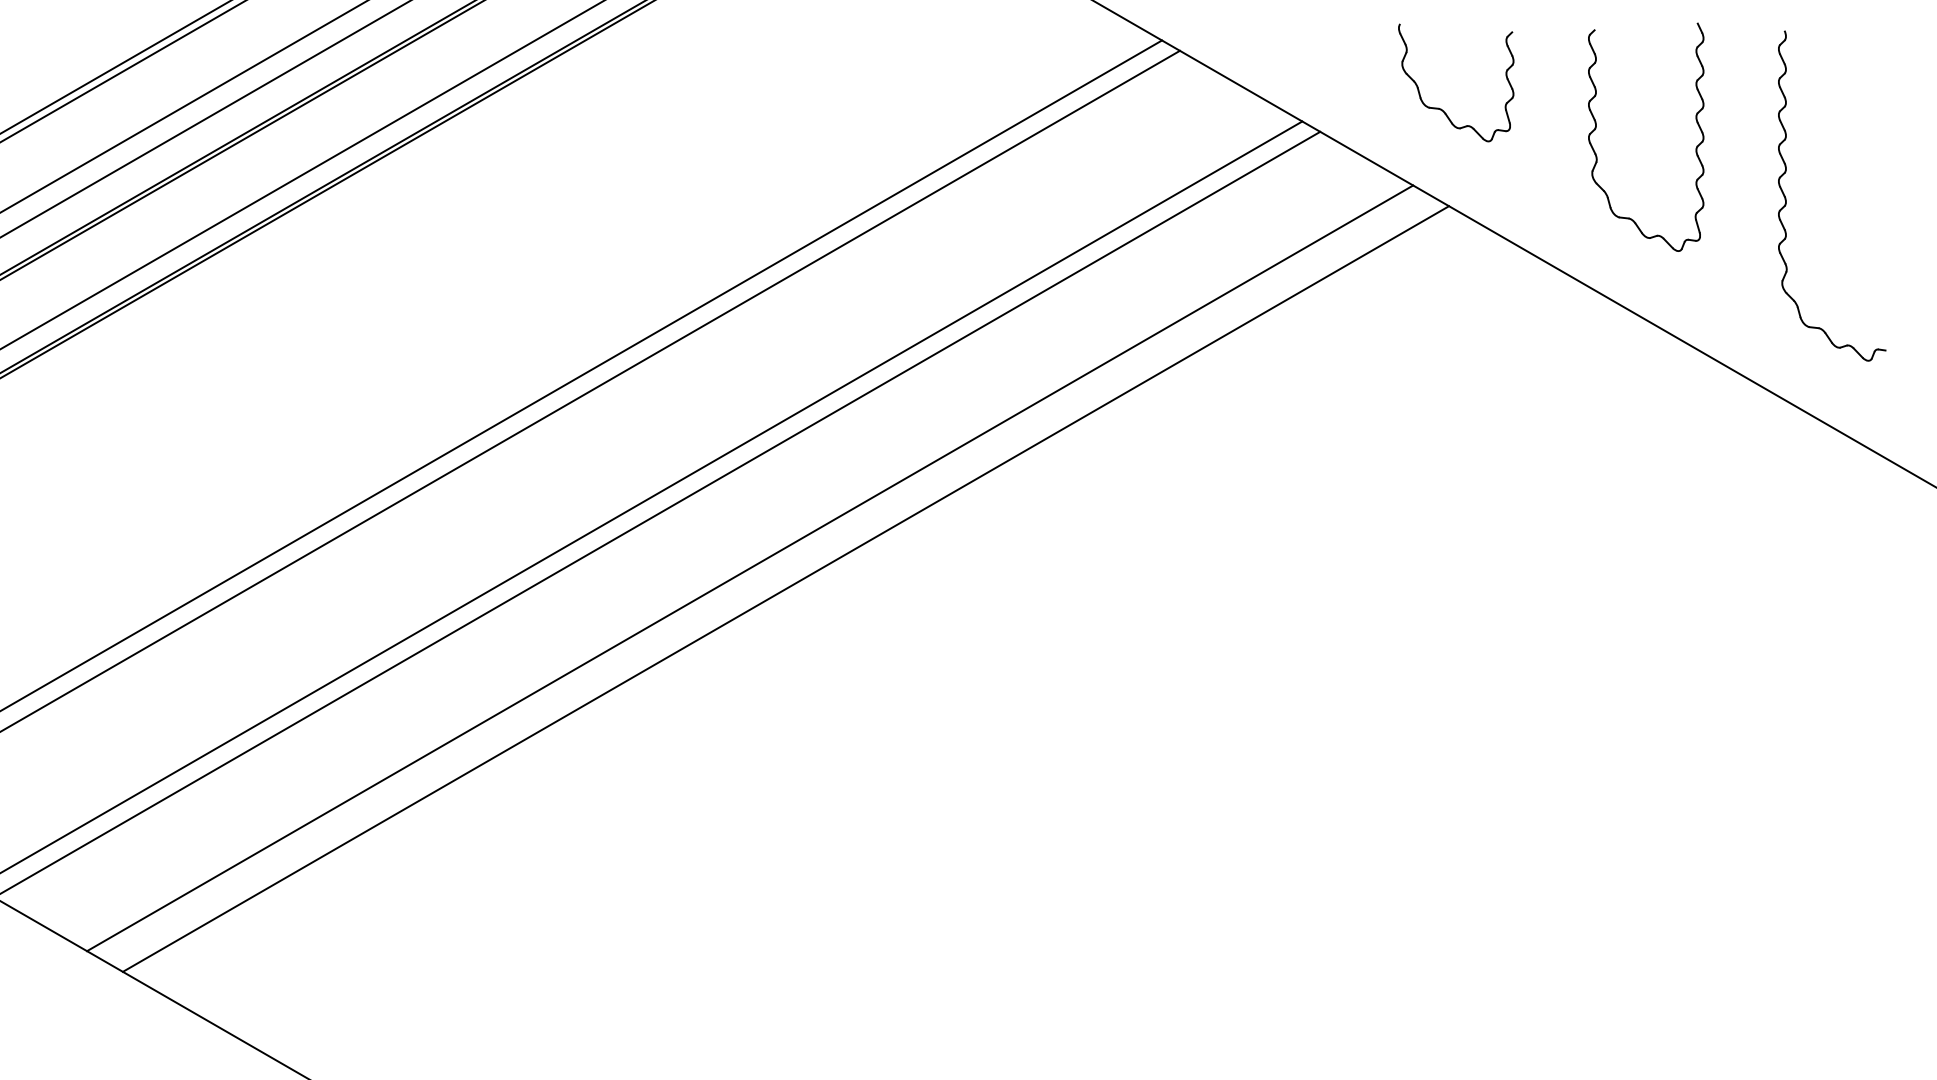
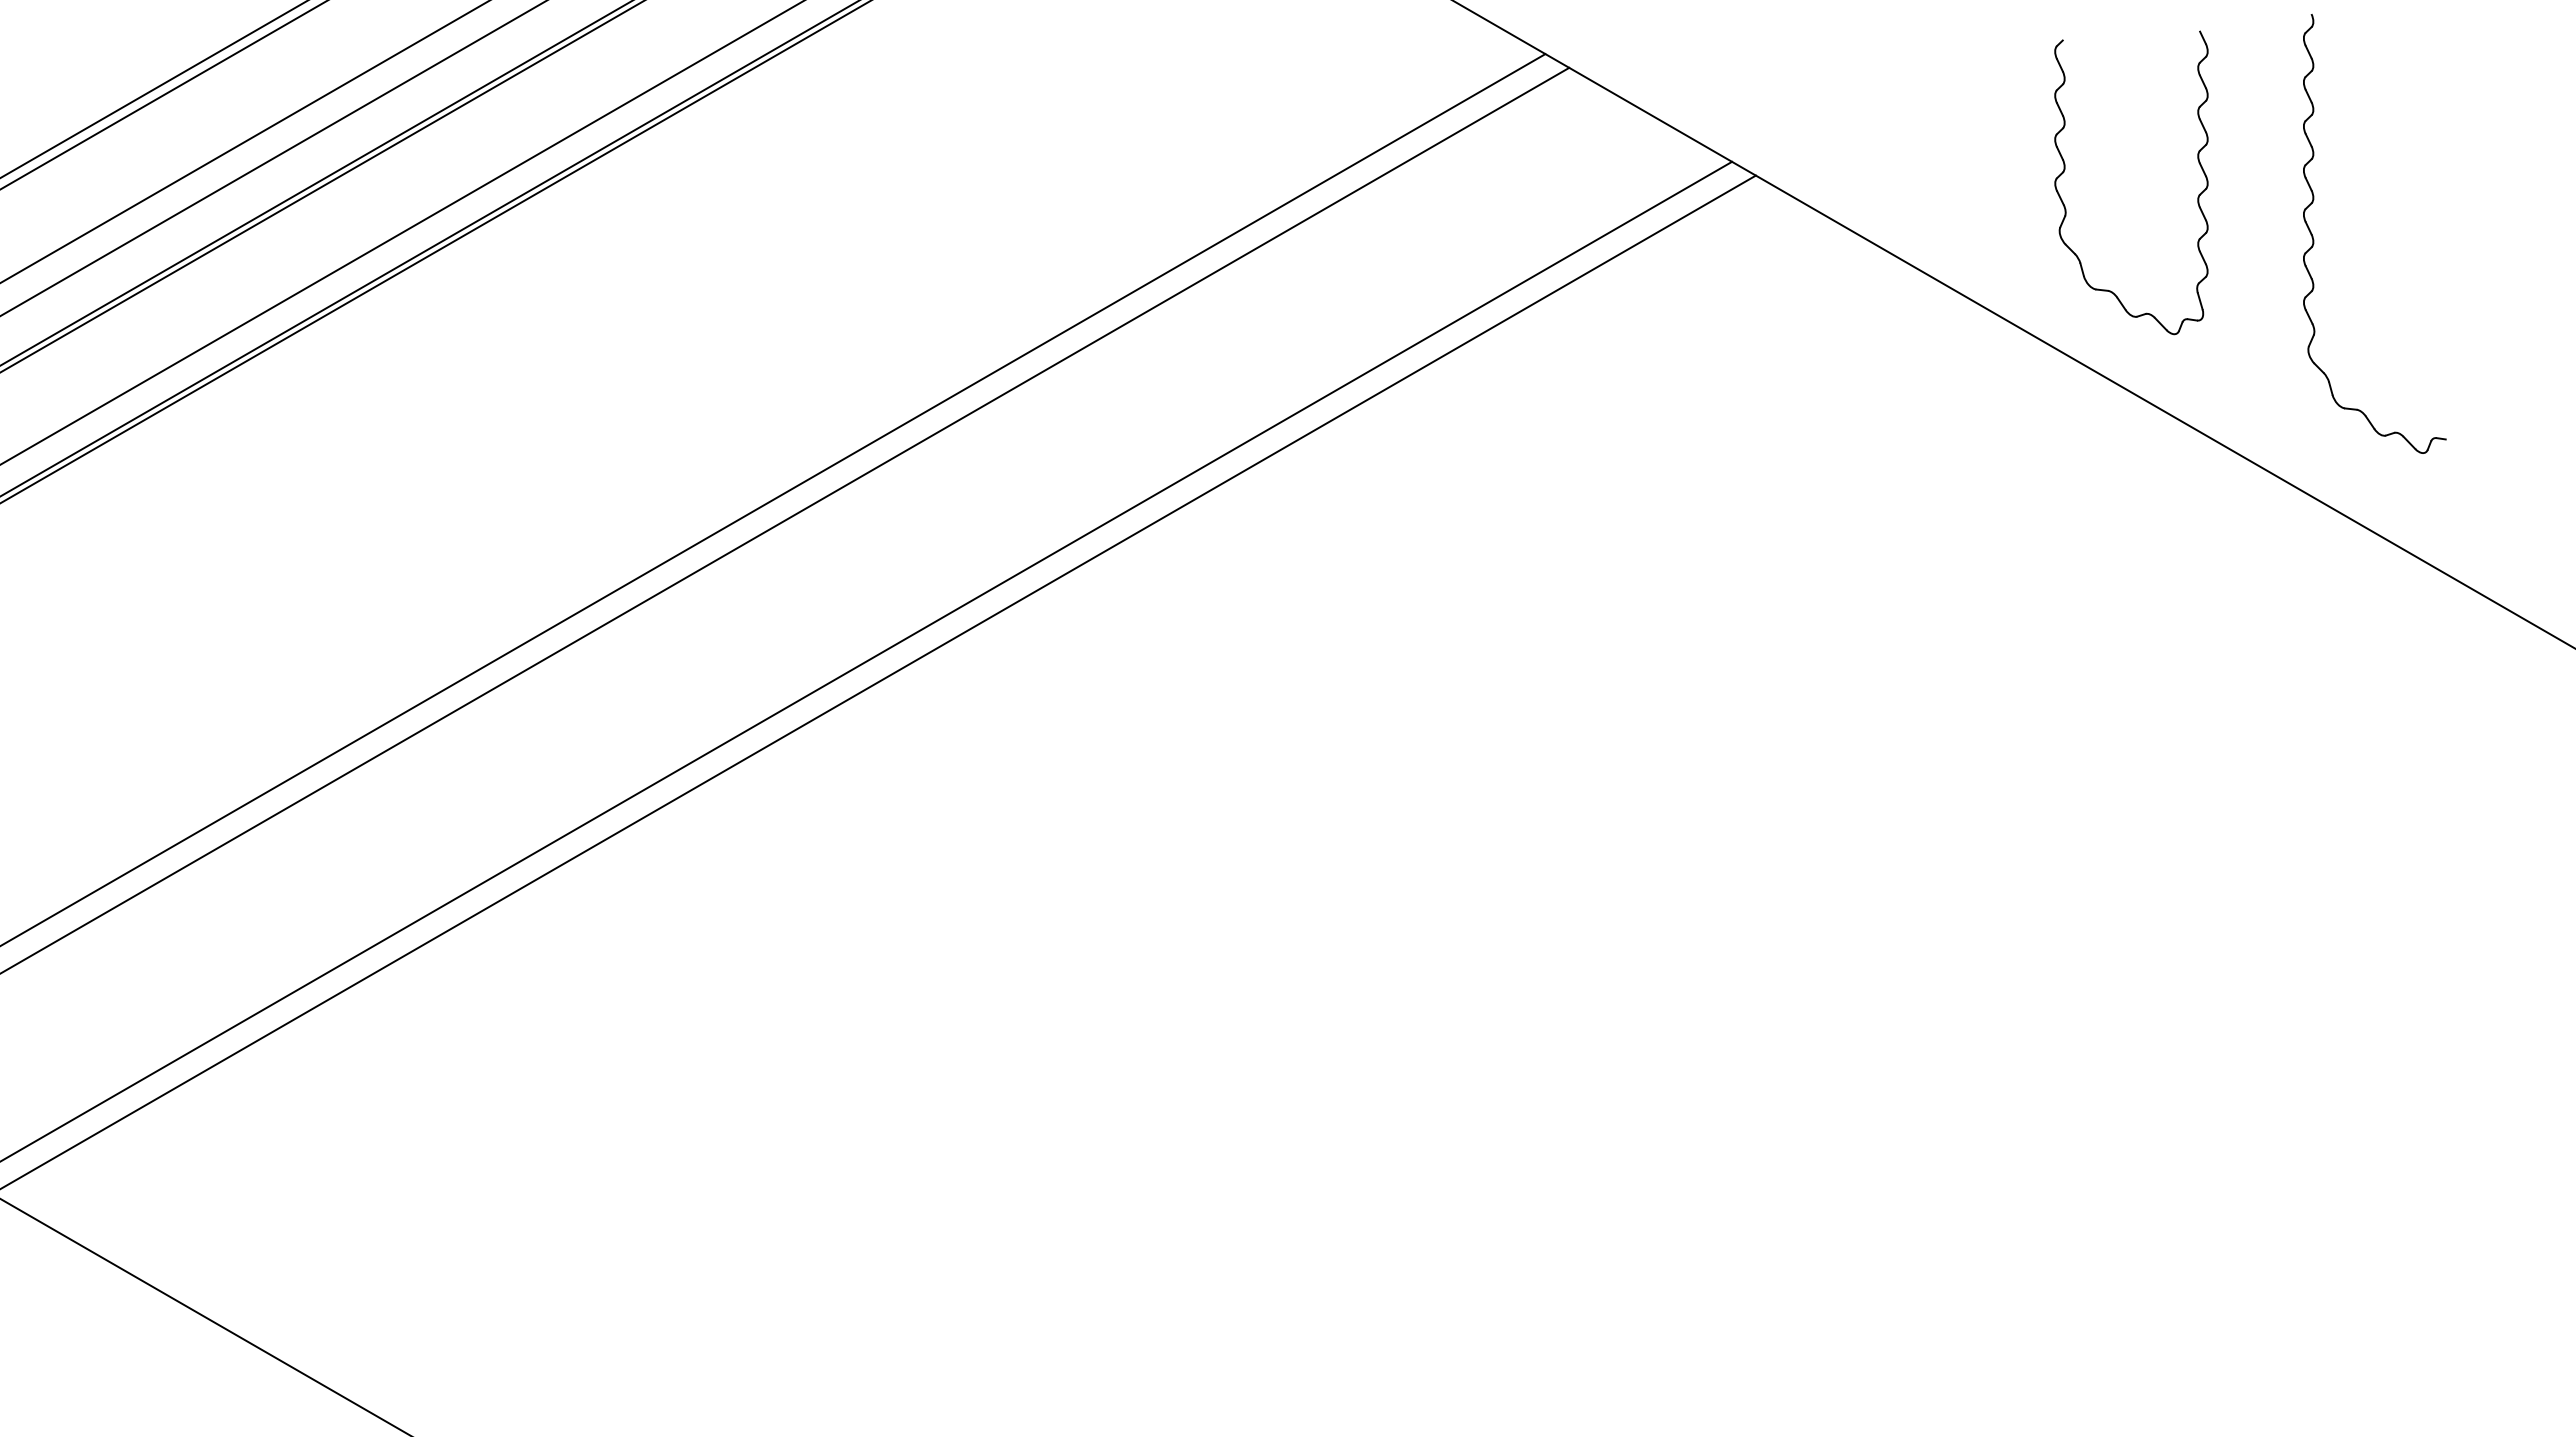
part: (1443, 109) -> (1919, 146), removed
part: (1596, 127) -> (2065, 169), moved
part: (1786, 200) -> (2314, 239), moved
line: (750, 567) -> (997, 755), removed
line: (786, 588) -> (1045, 783), removed

